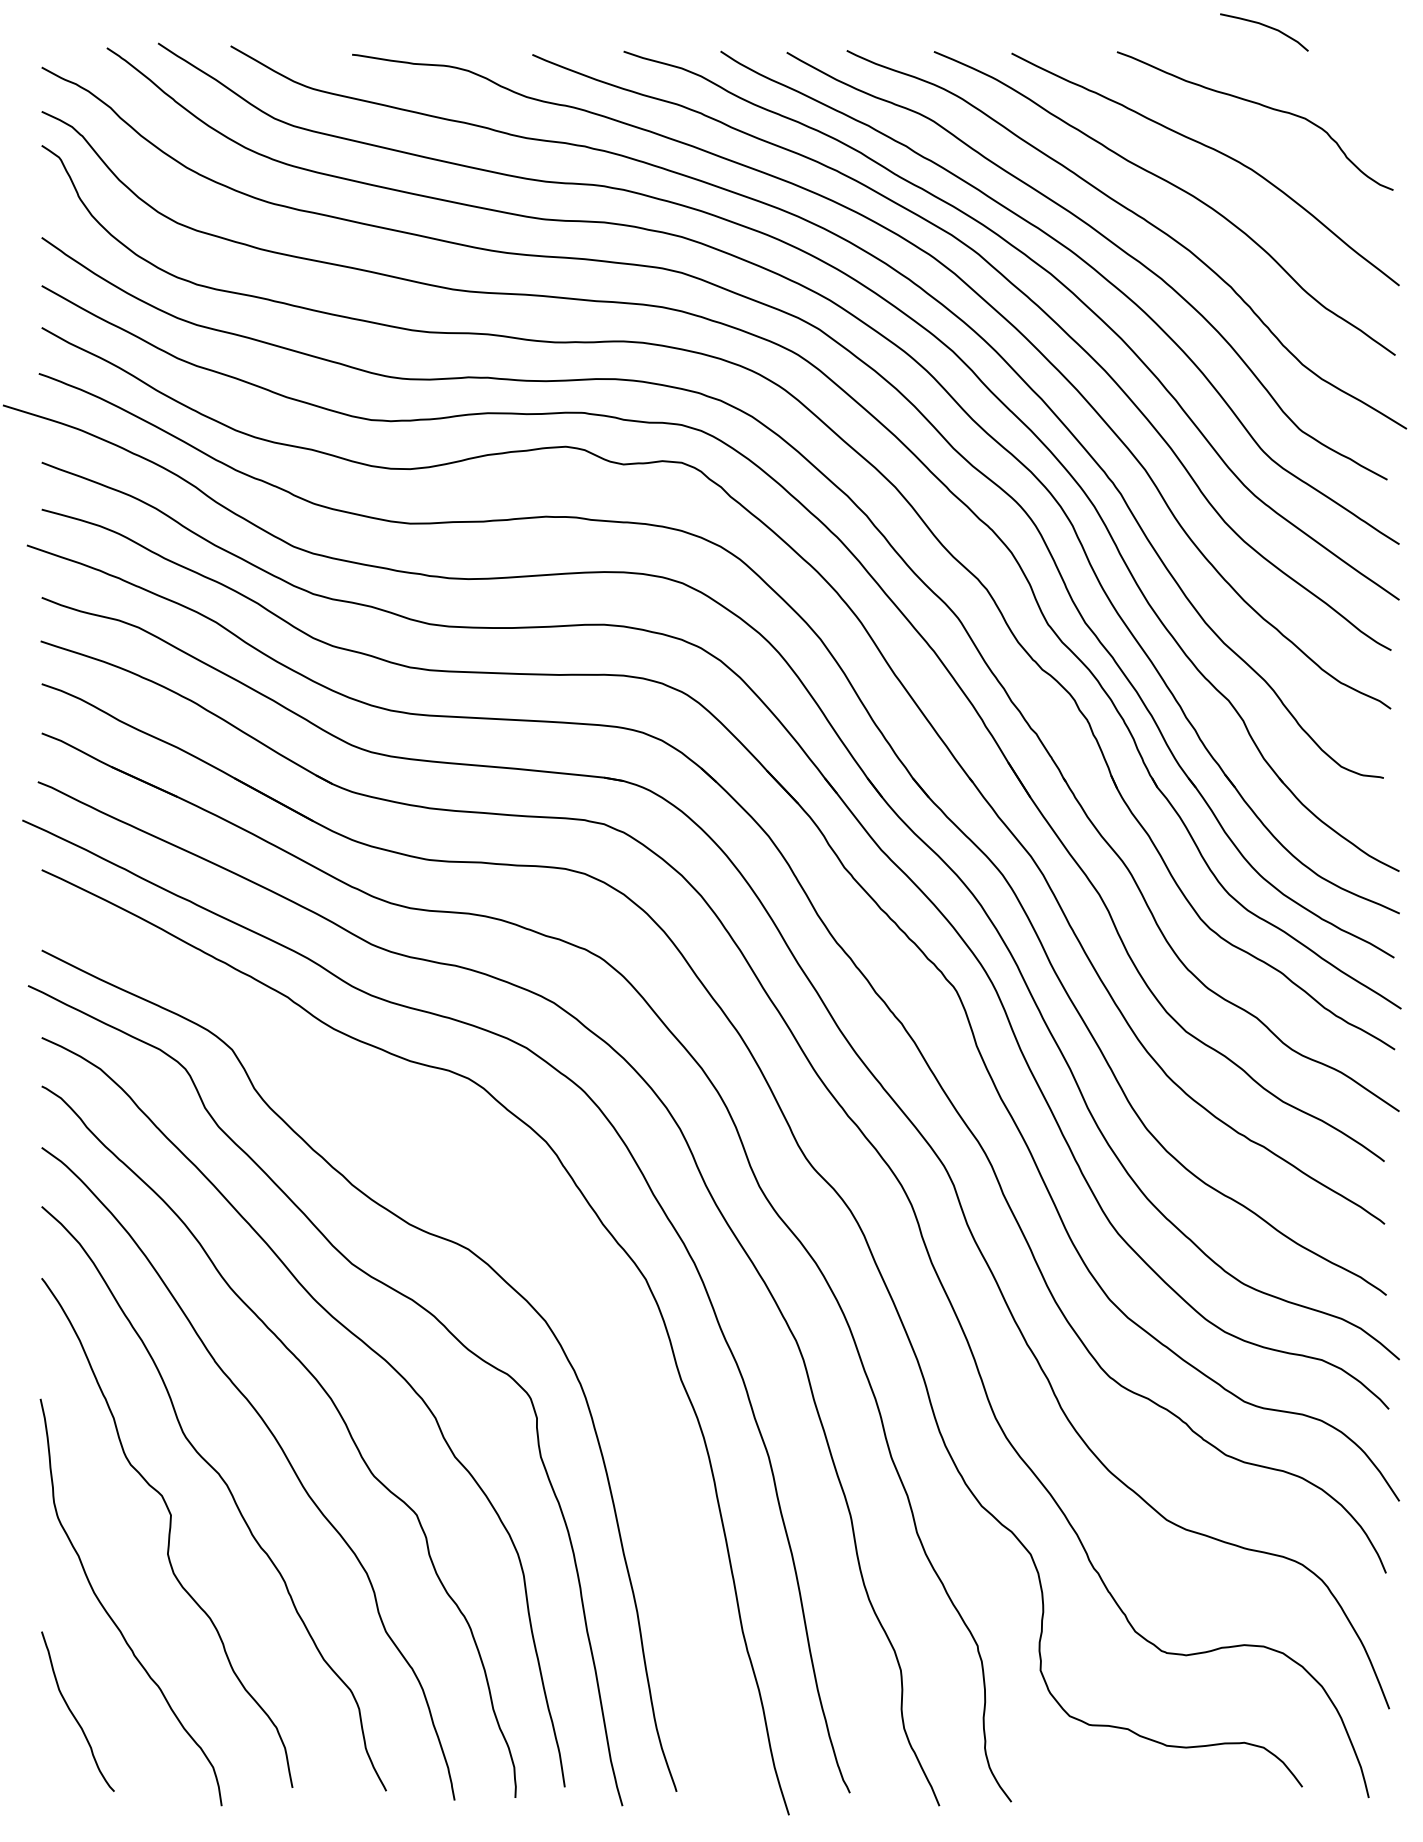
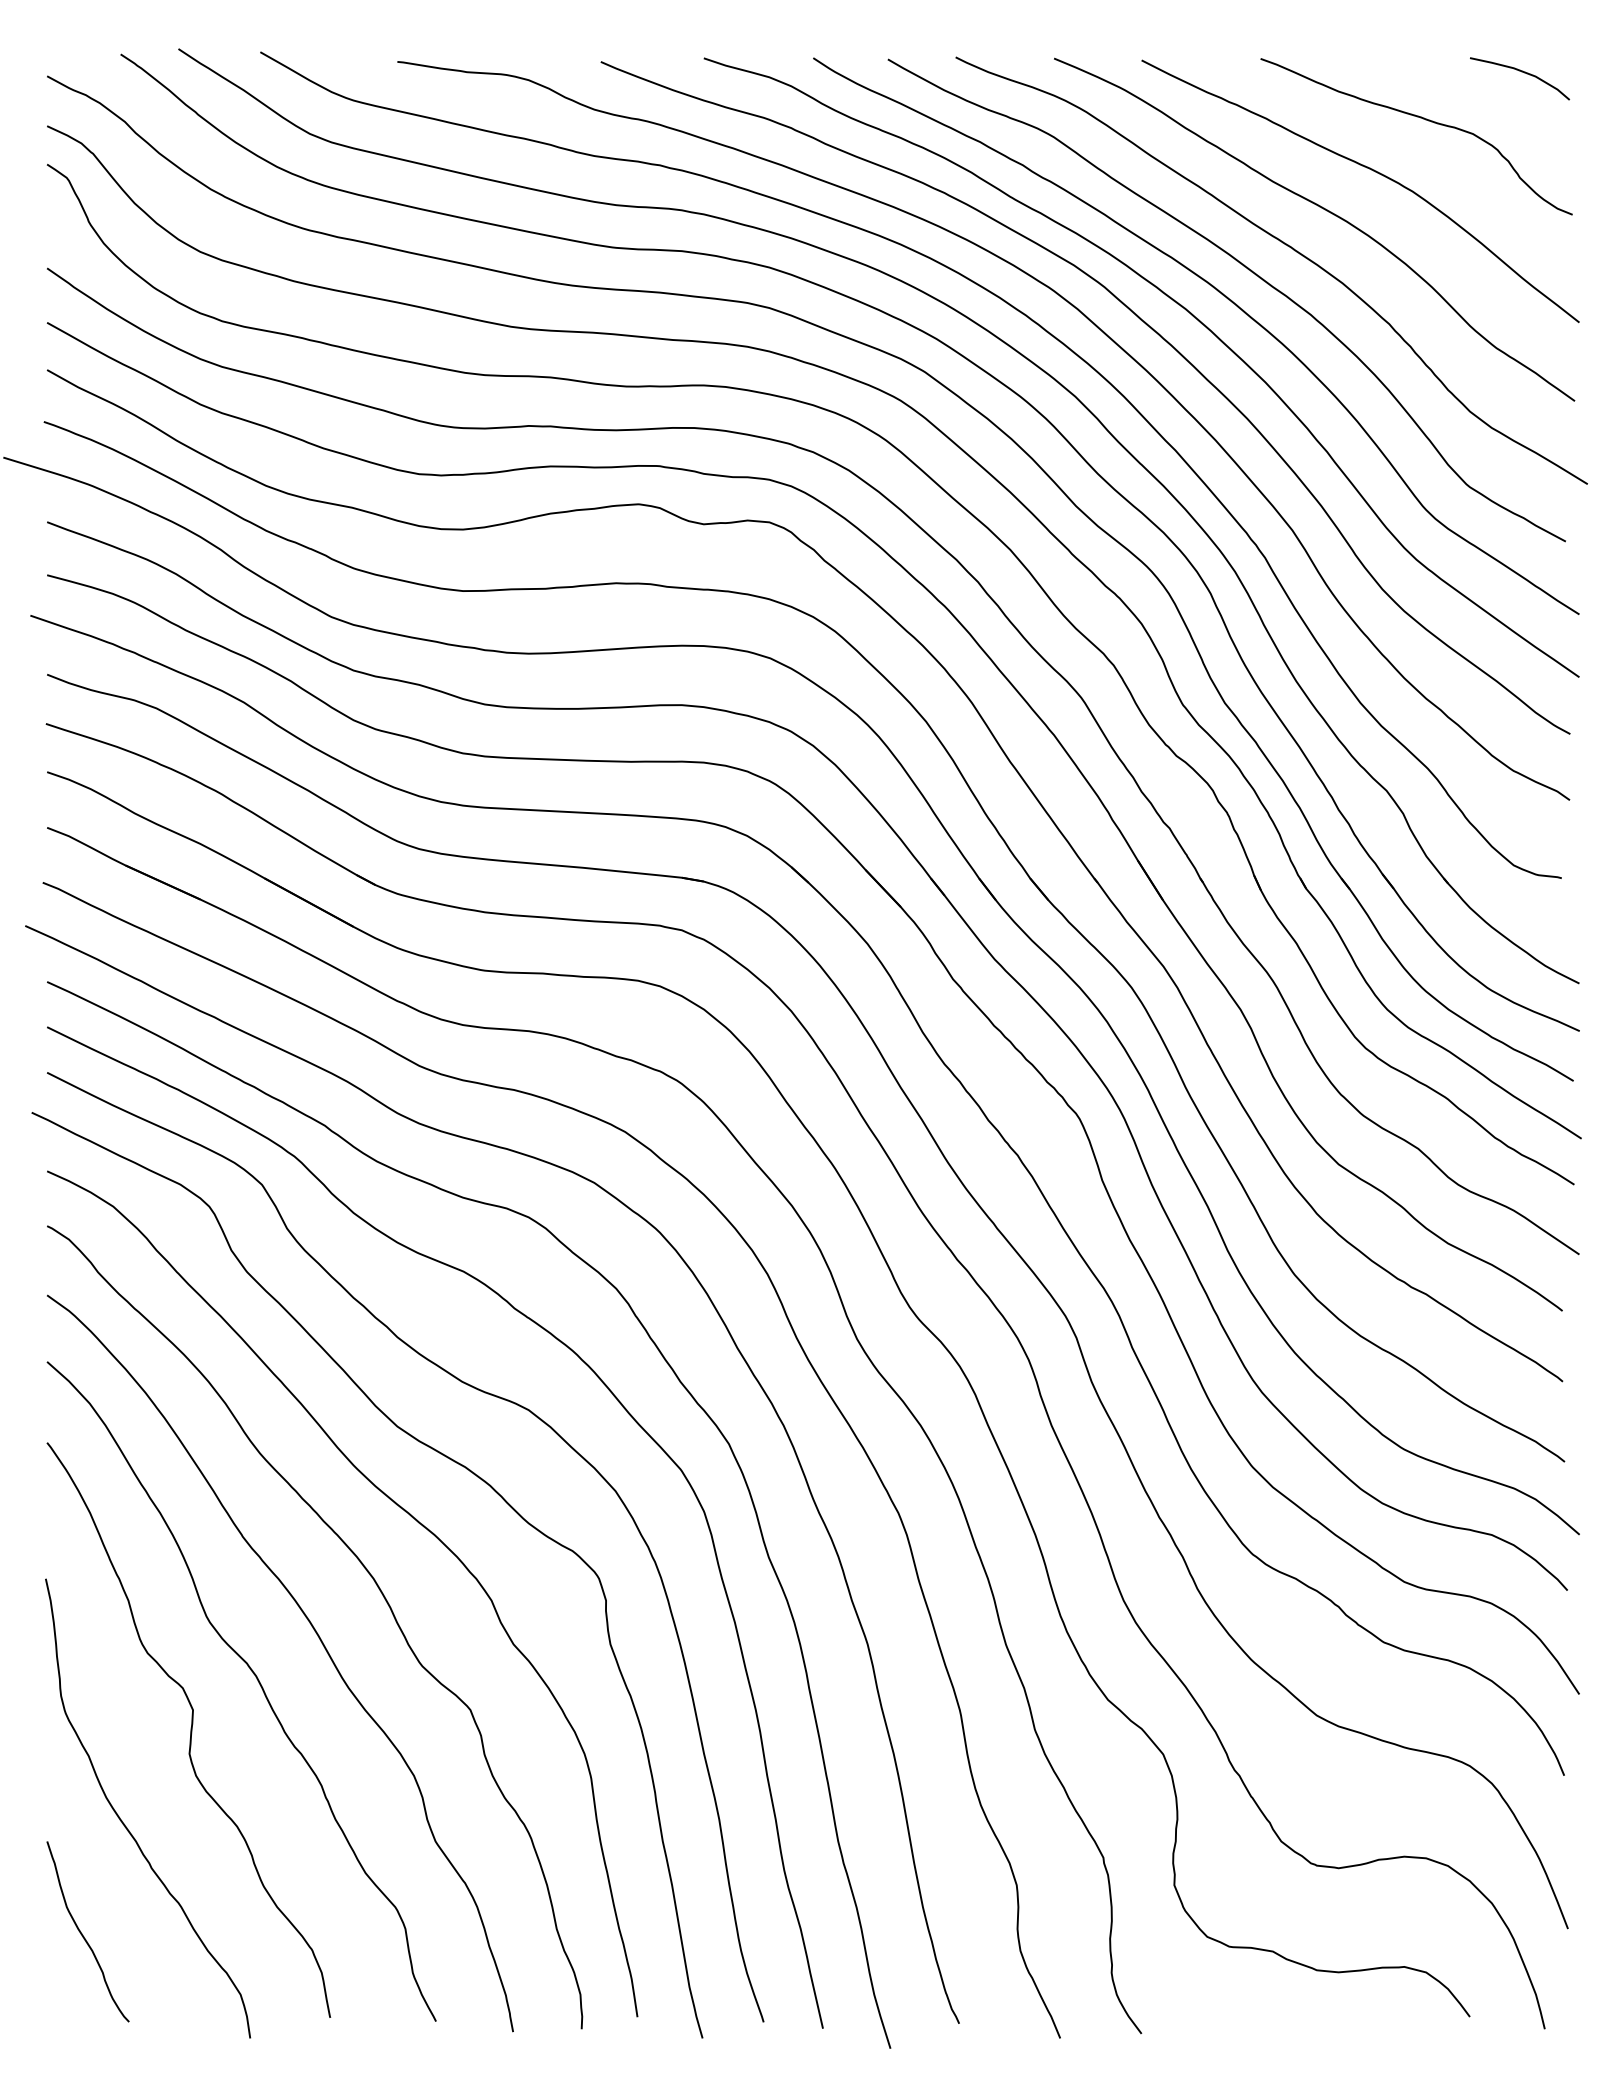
curve: (1265, 26) -> (1521, 72), moved
curve: (533, 1225) -> (602, 1383), added

